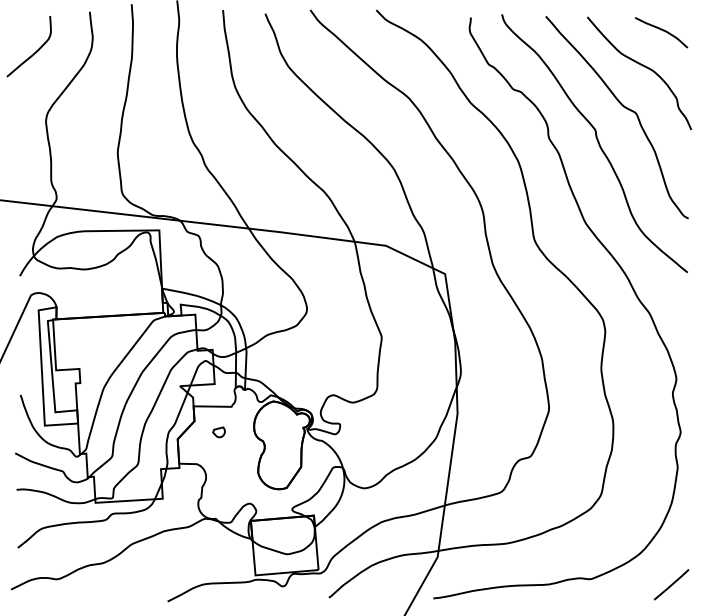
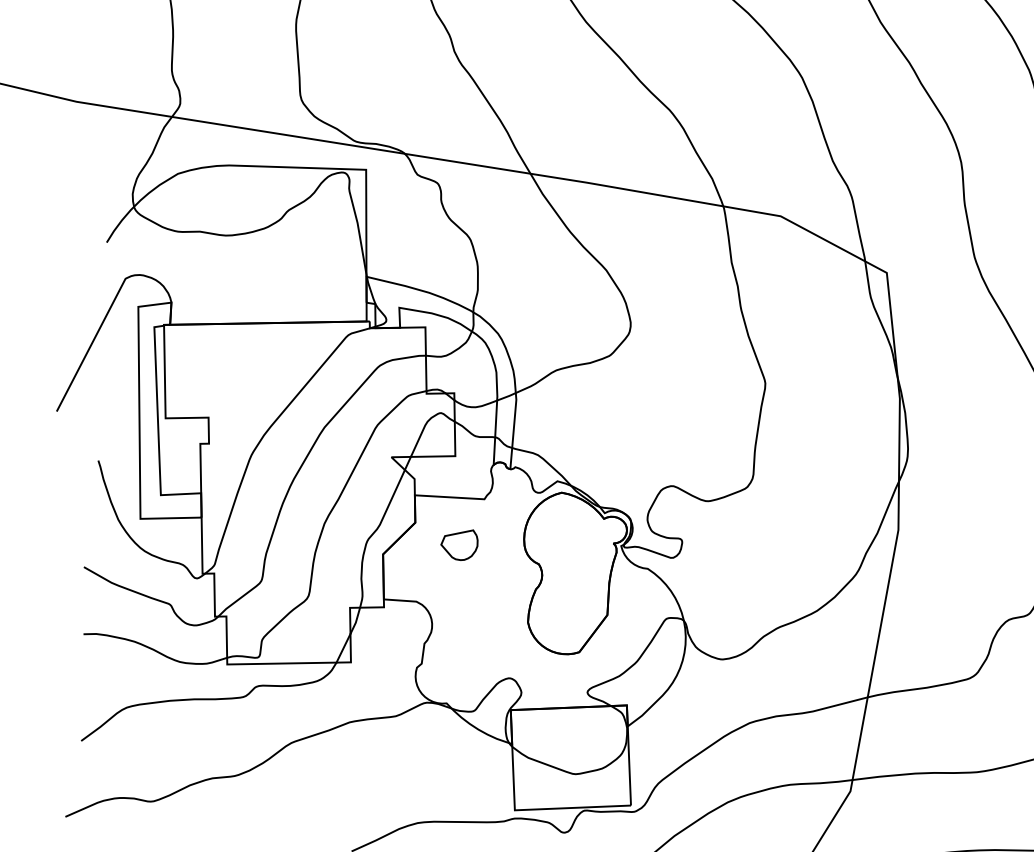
part: (218, 432) -> (458, 545), size x1.67

